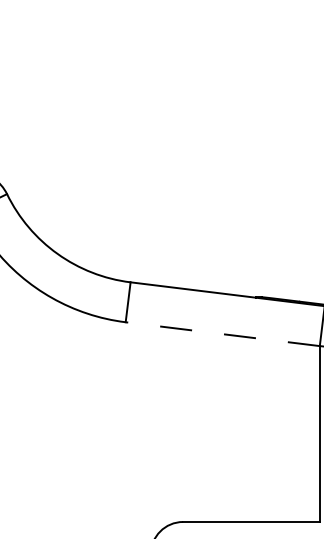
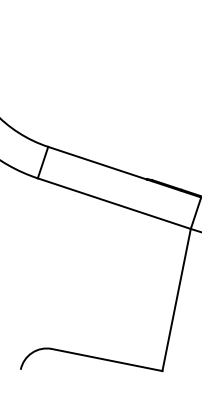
line: (222, 334) -> (114, 203), dashed -> solid

